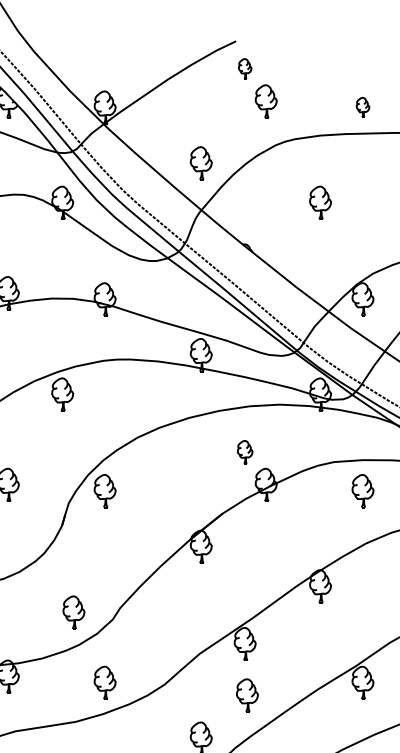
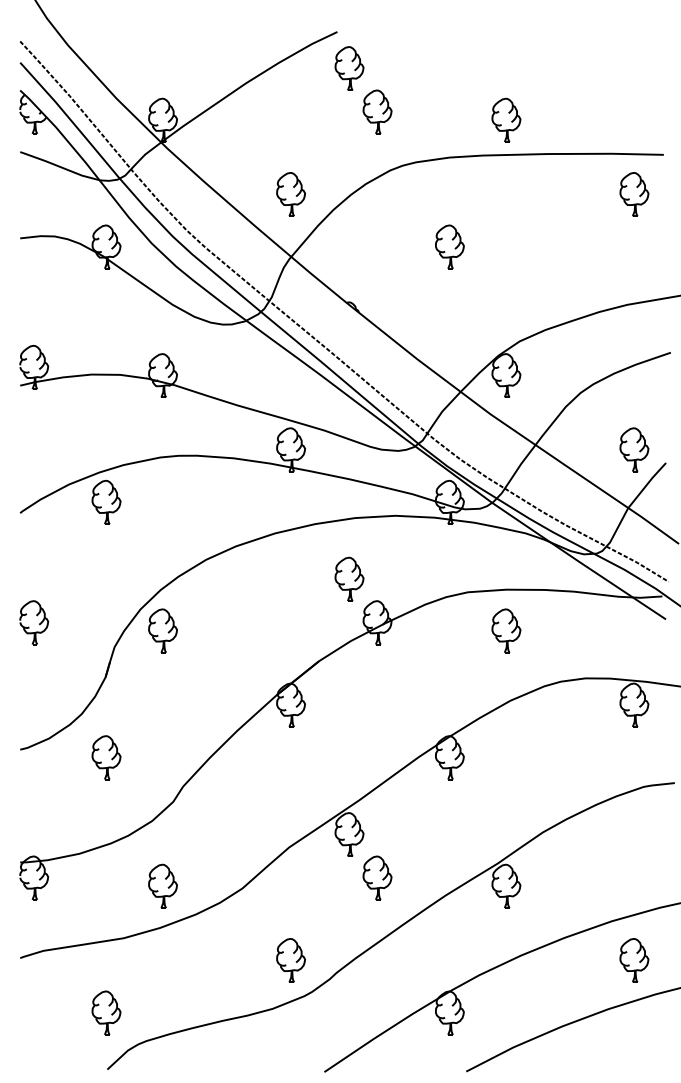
part: (245, 68) -> (349, 68), size x1.67
part: (363, 107) -> (506, 119), size x1.67
part: (245, 451) -> (349, 578), size x1.43
part: (73, 612) -> (106, 757), moved
part: (247, 695) -> (377, 877), moved

